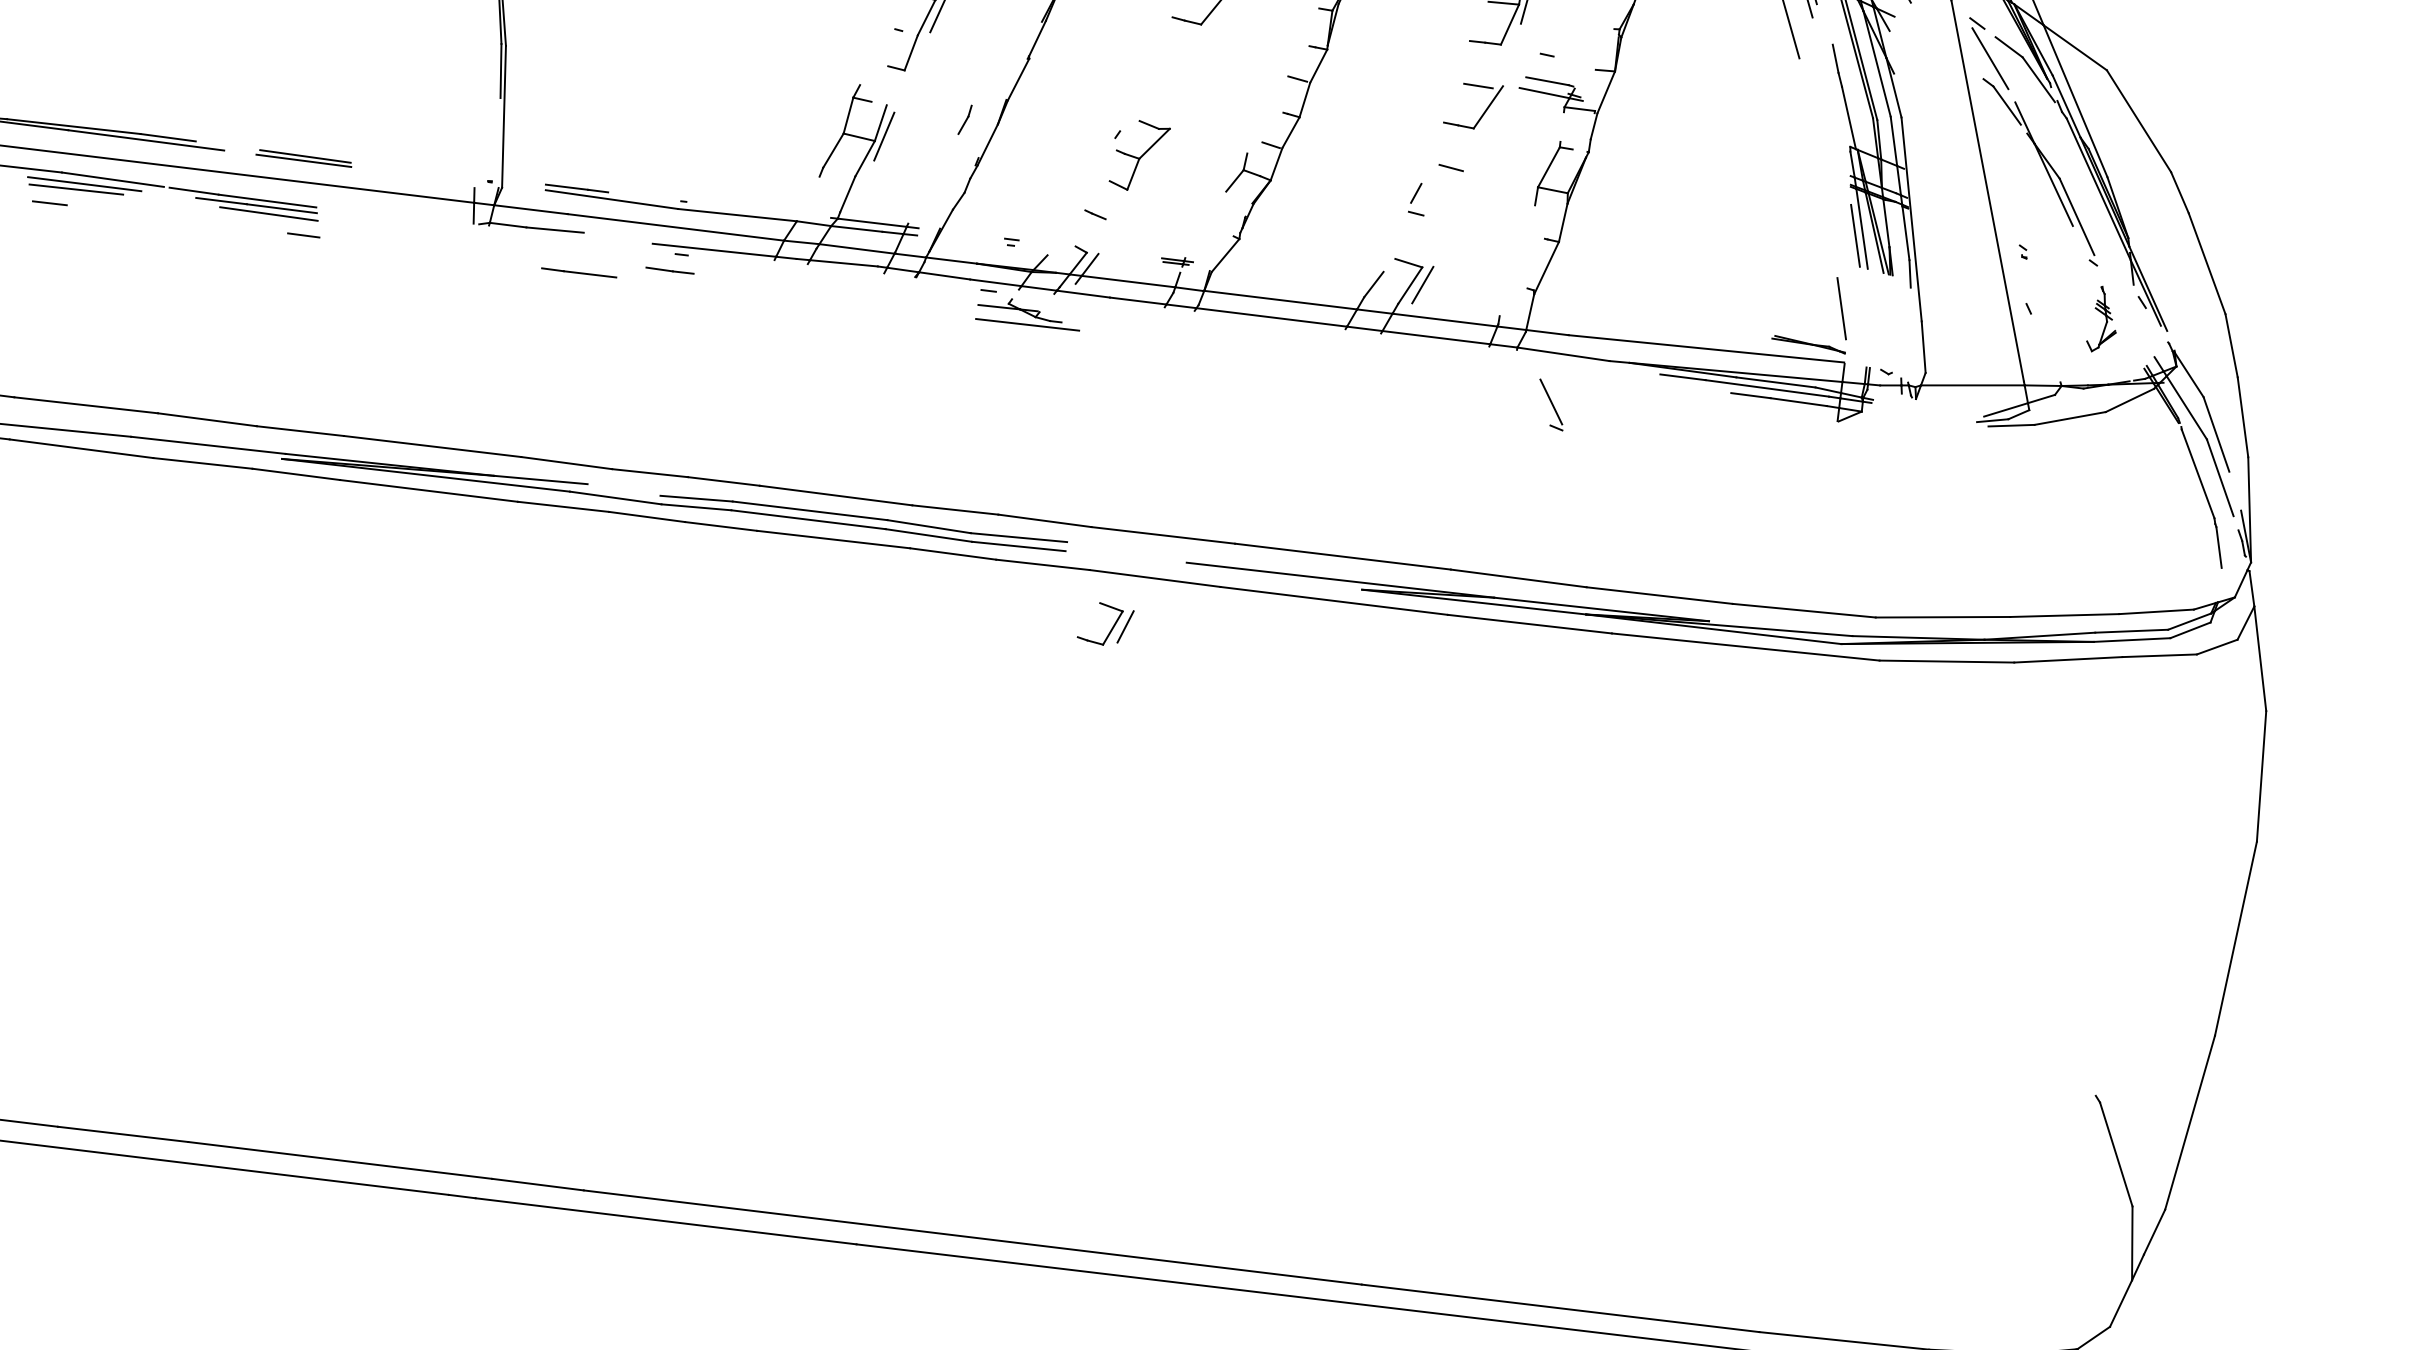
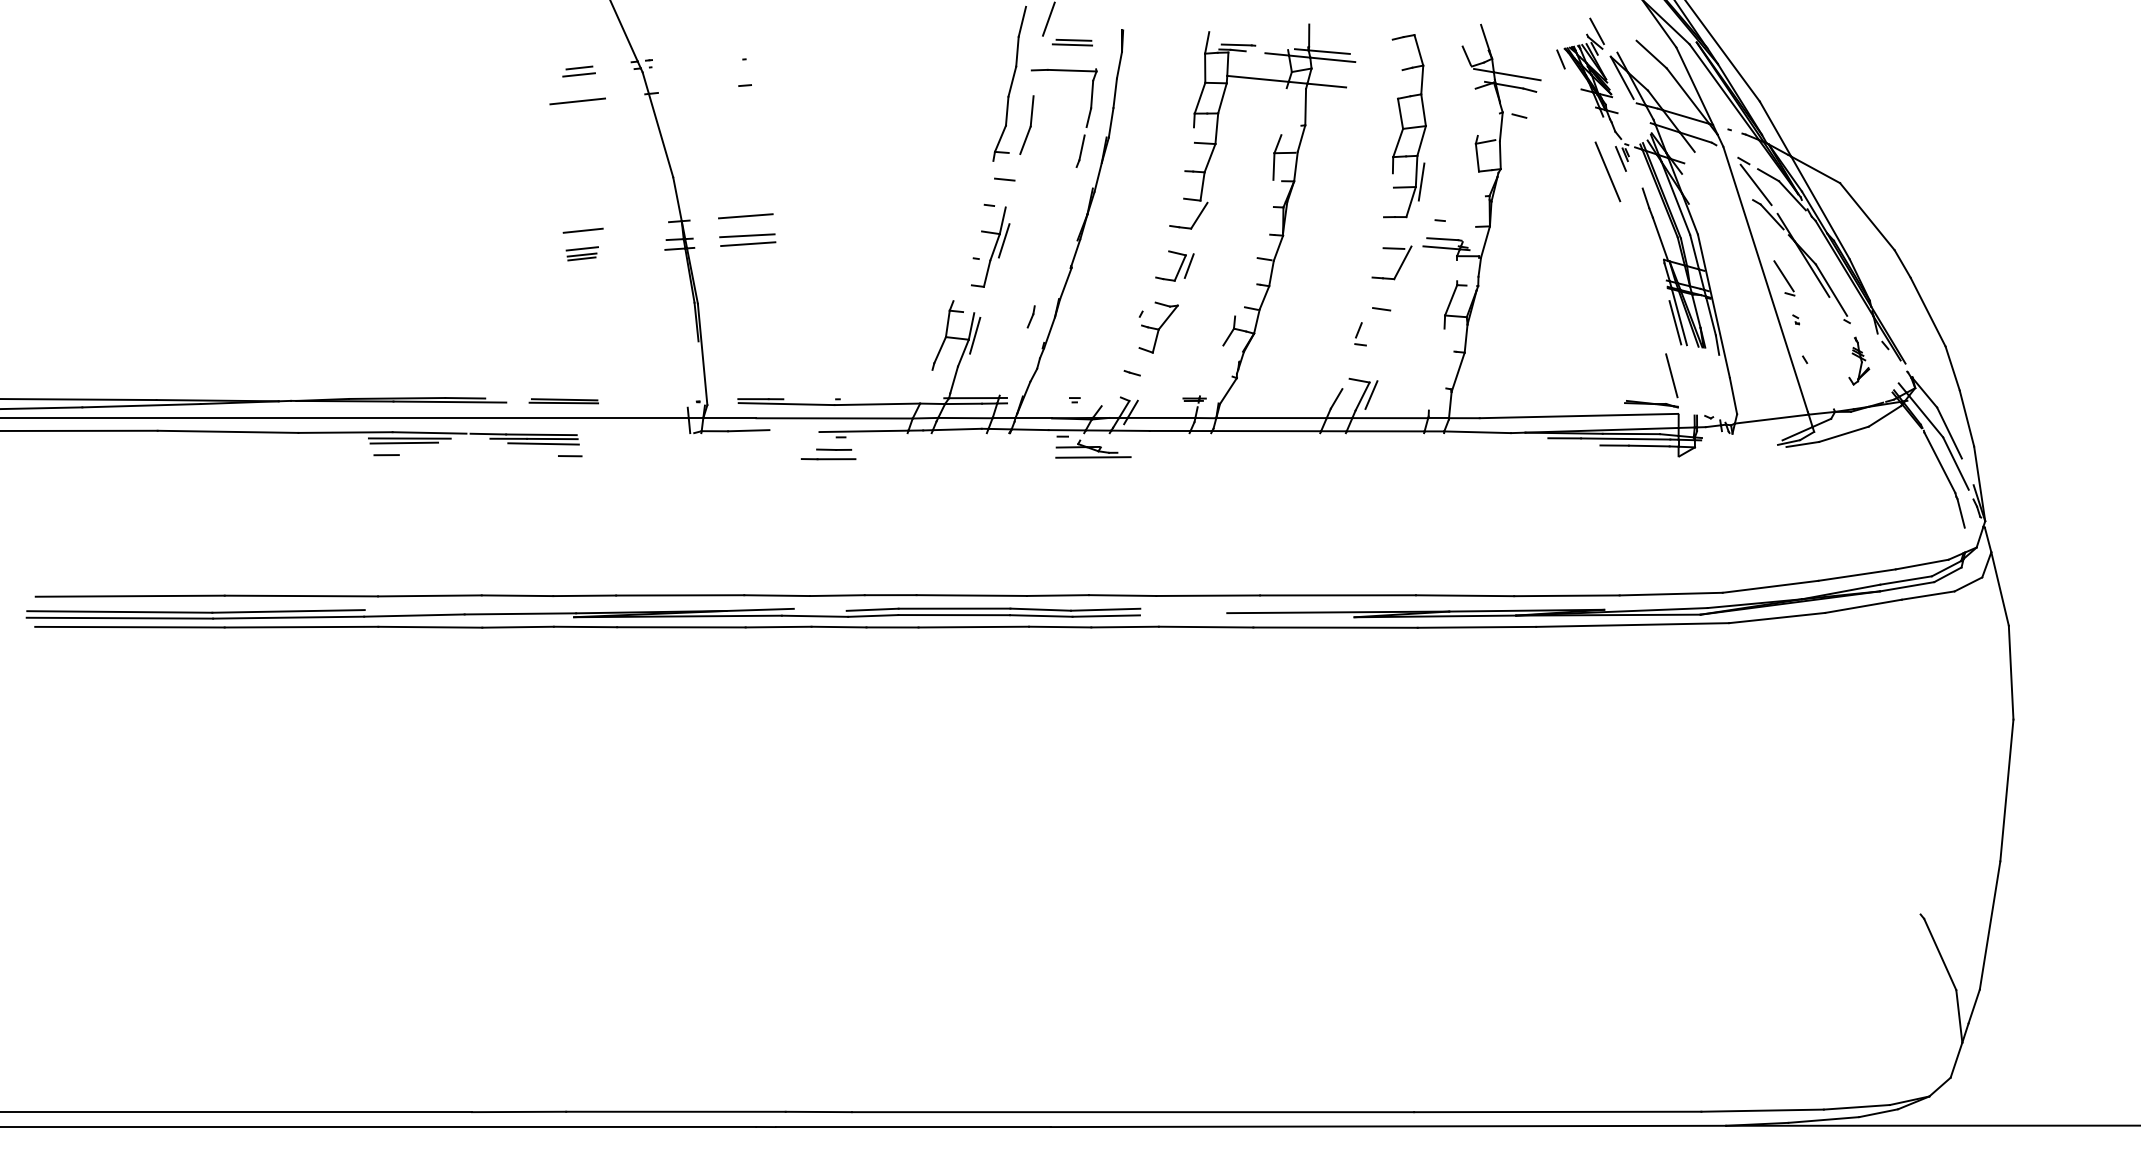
line: (578, 273) -> (828, 459), moved
part: (1551, 405) -> (1784, 278), moved
part: (1105, 623) -> (1174, 265), moved

